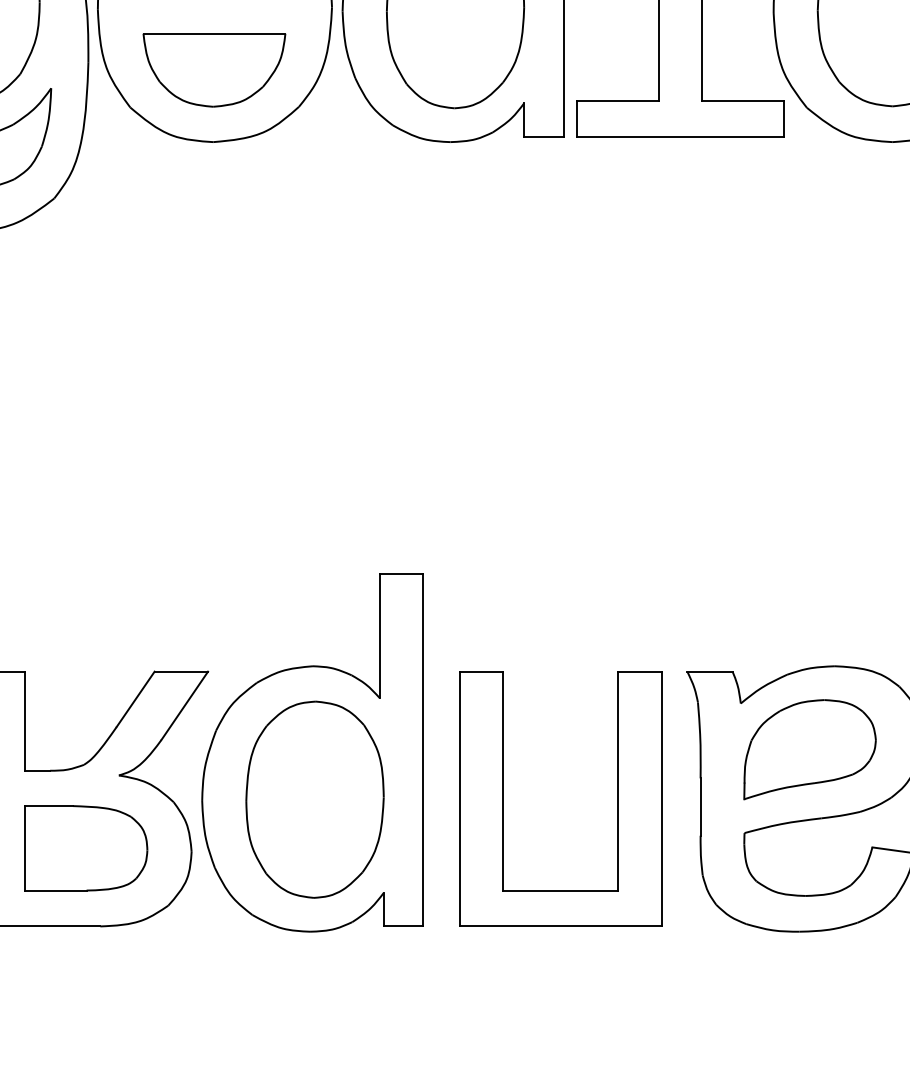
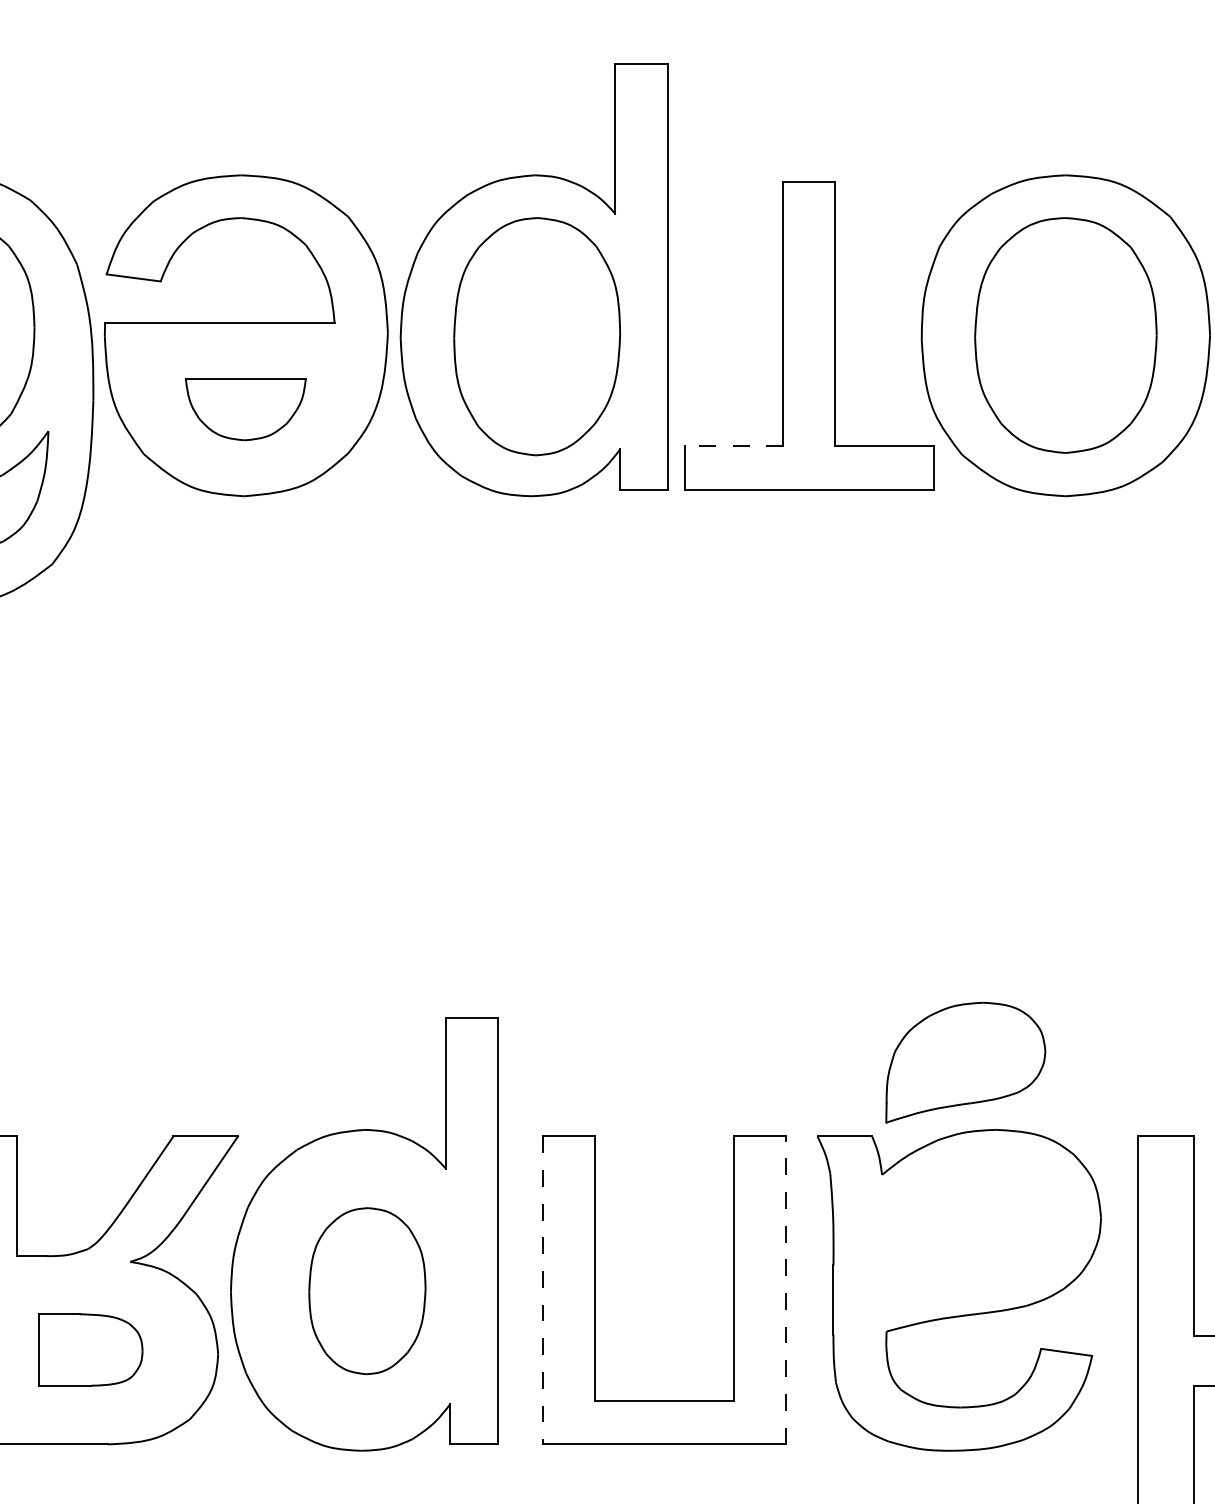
part: (214, 70) -> (245, 409), size x0.7
line: (617, 100) -> (733, 446), solid -> dashed
part: (809, 749) -> (965, 1062), moved
part: (315, 799) -> (367, 1290), size x0.7
line: (459, 799) -> (542, 1290), solid -> dashed
line: (661, 799) -> (786, 1290), solid -> dashed
part: (86, 847) -> (90, 1349), size x0.7

